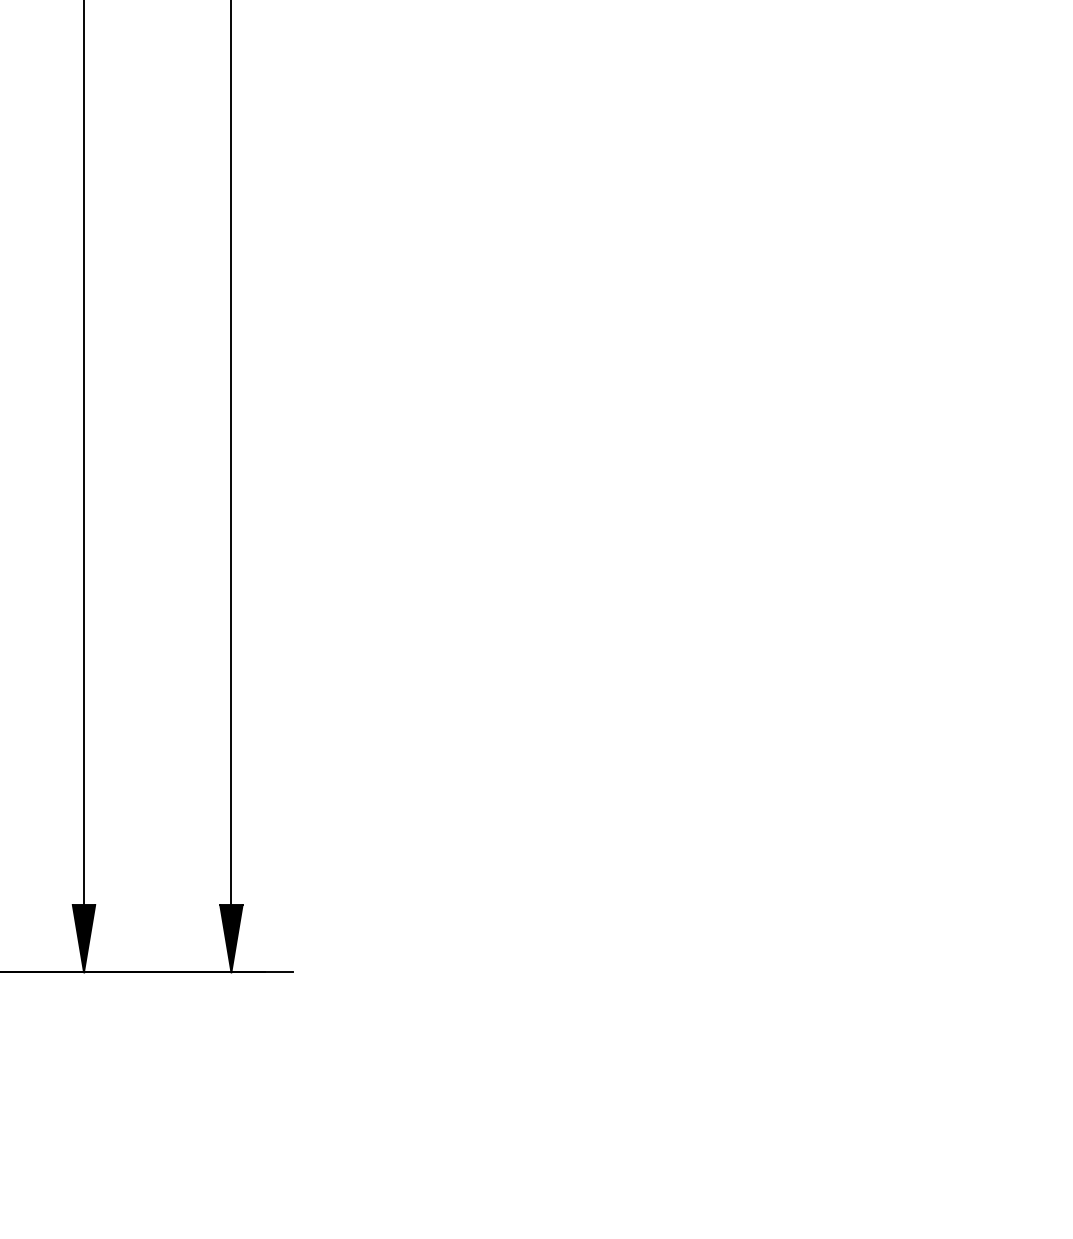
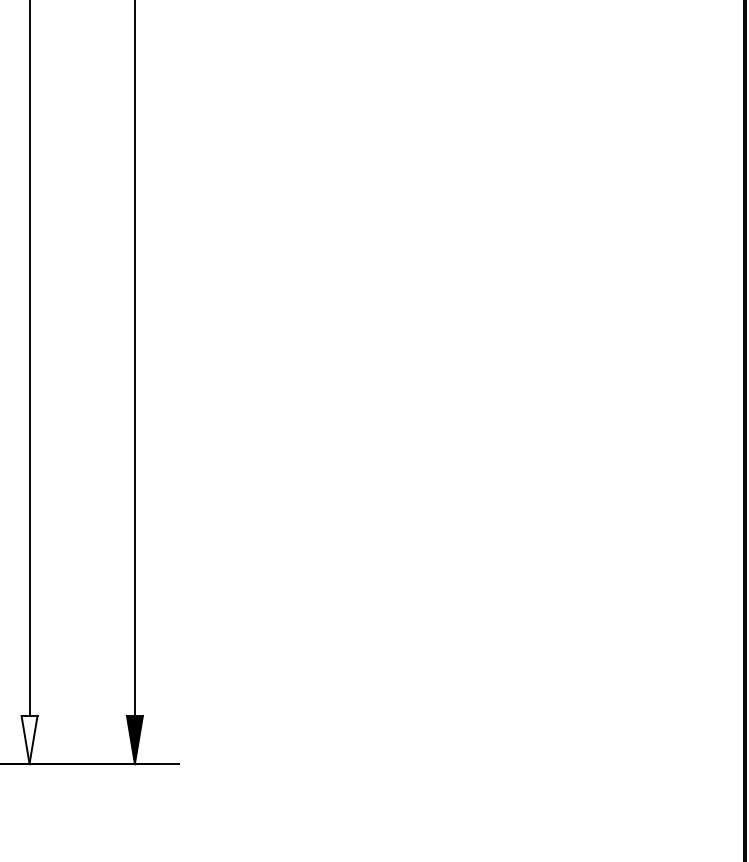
fill: (83, 938) -> (29, 739), removed

